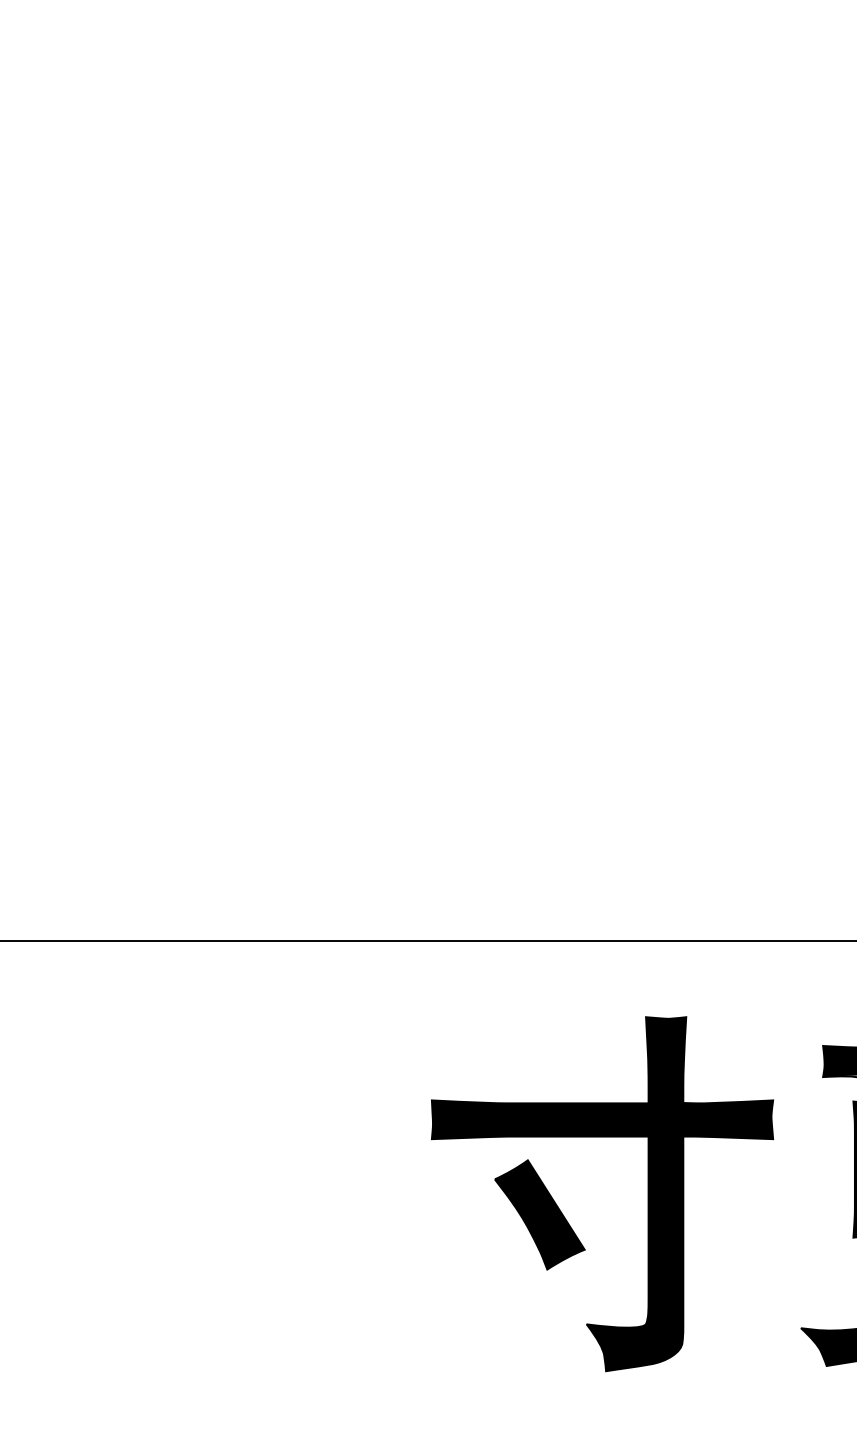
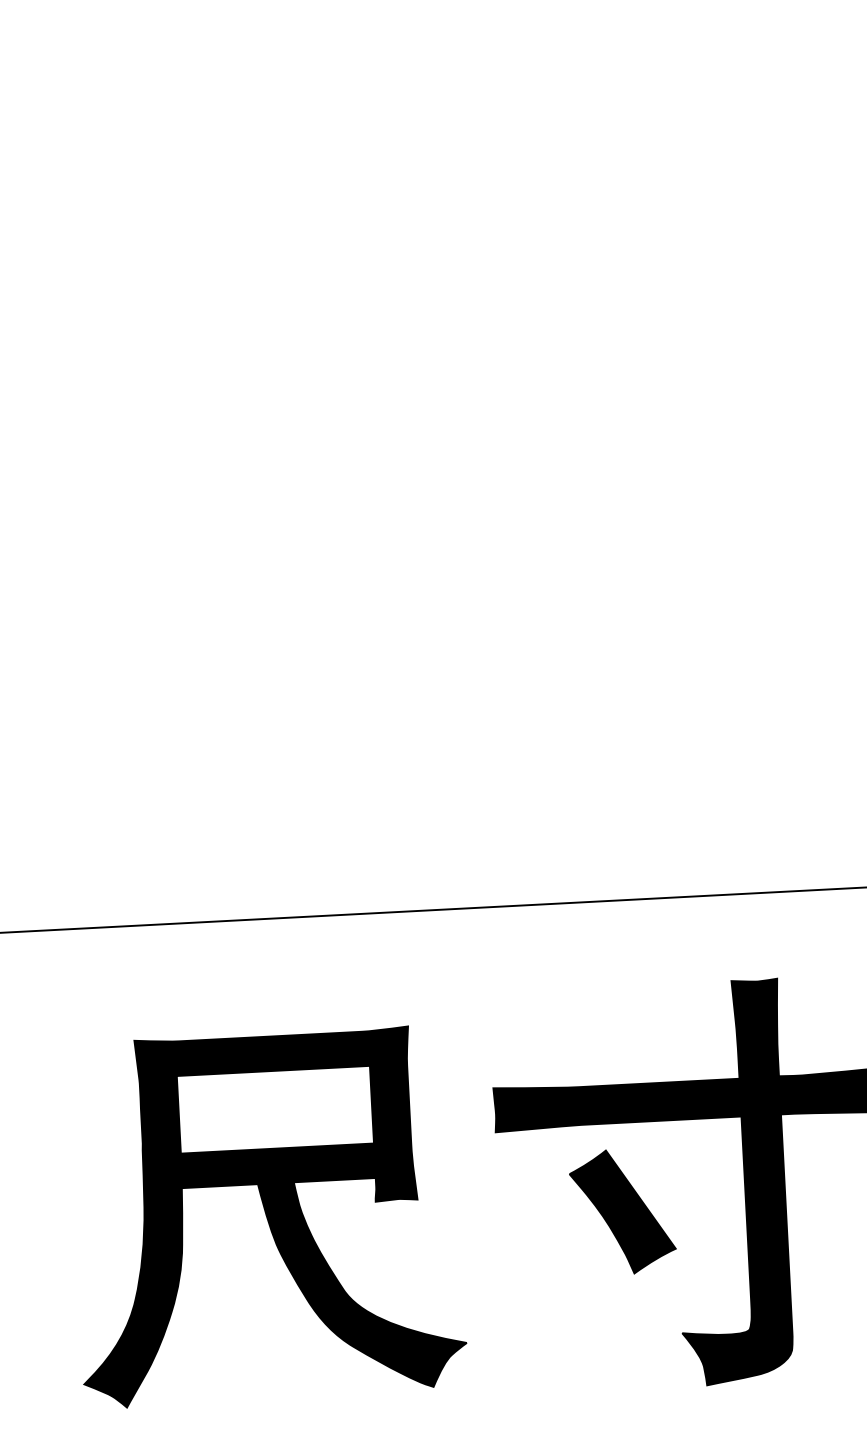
part: (227, 1203) -> (267, 1217), added

